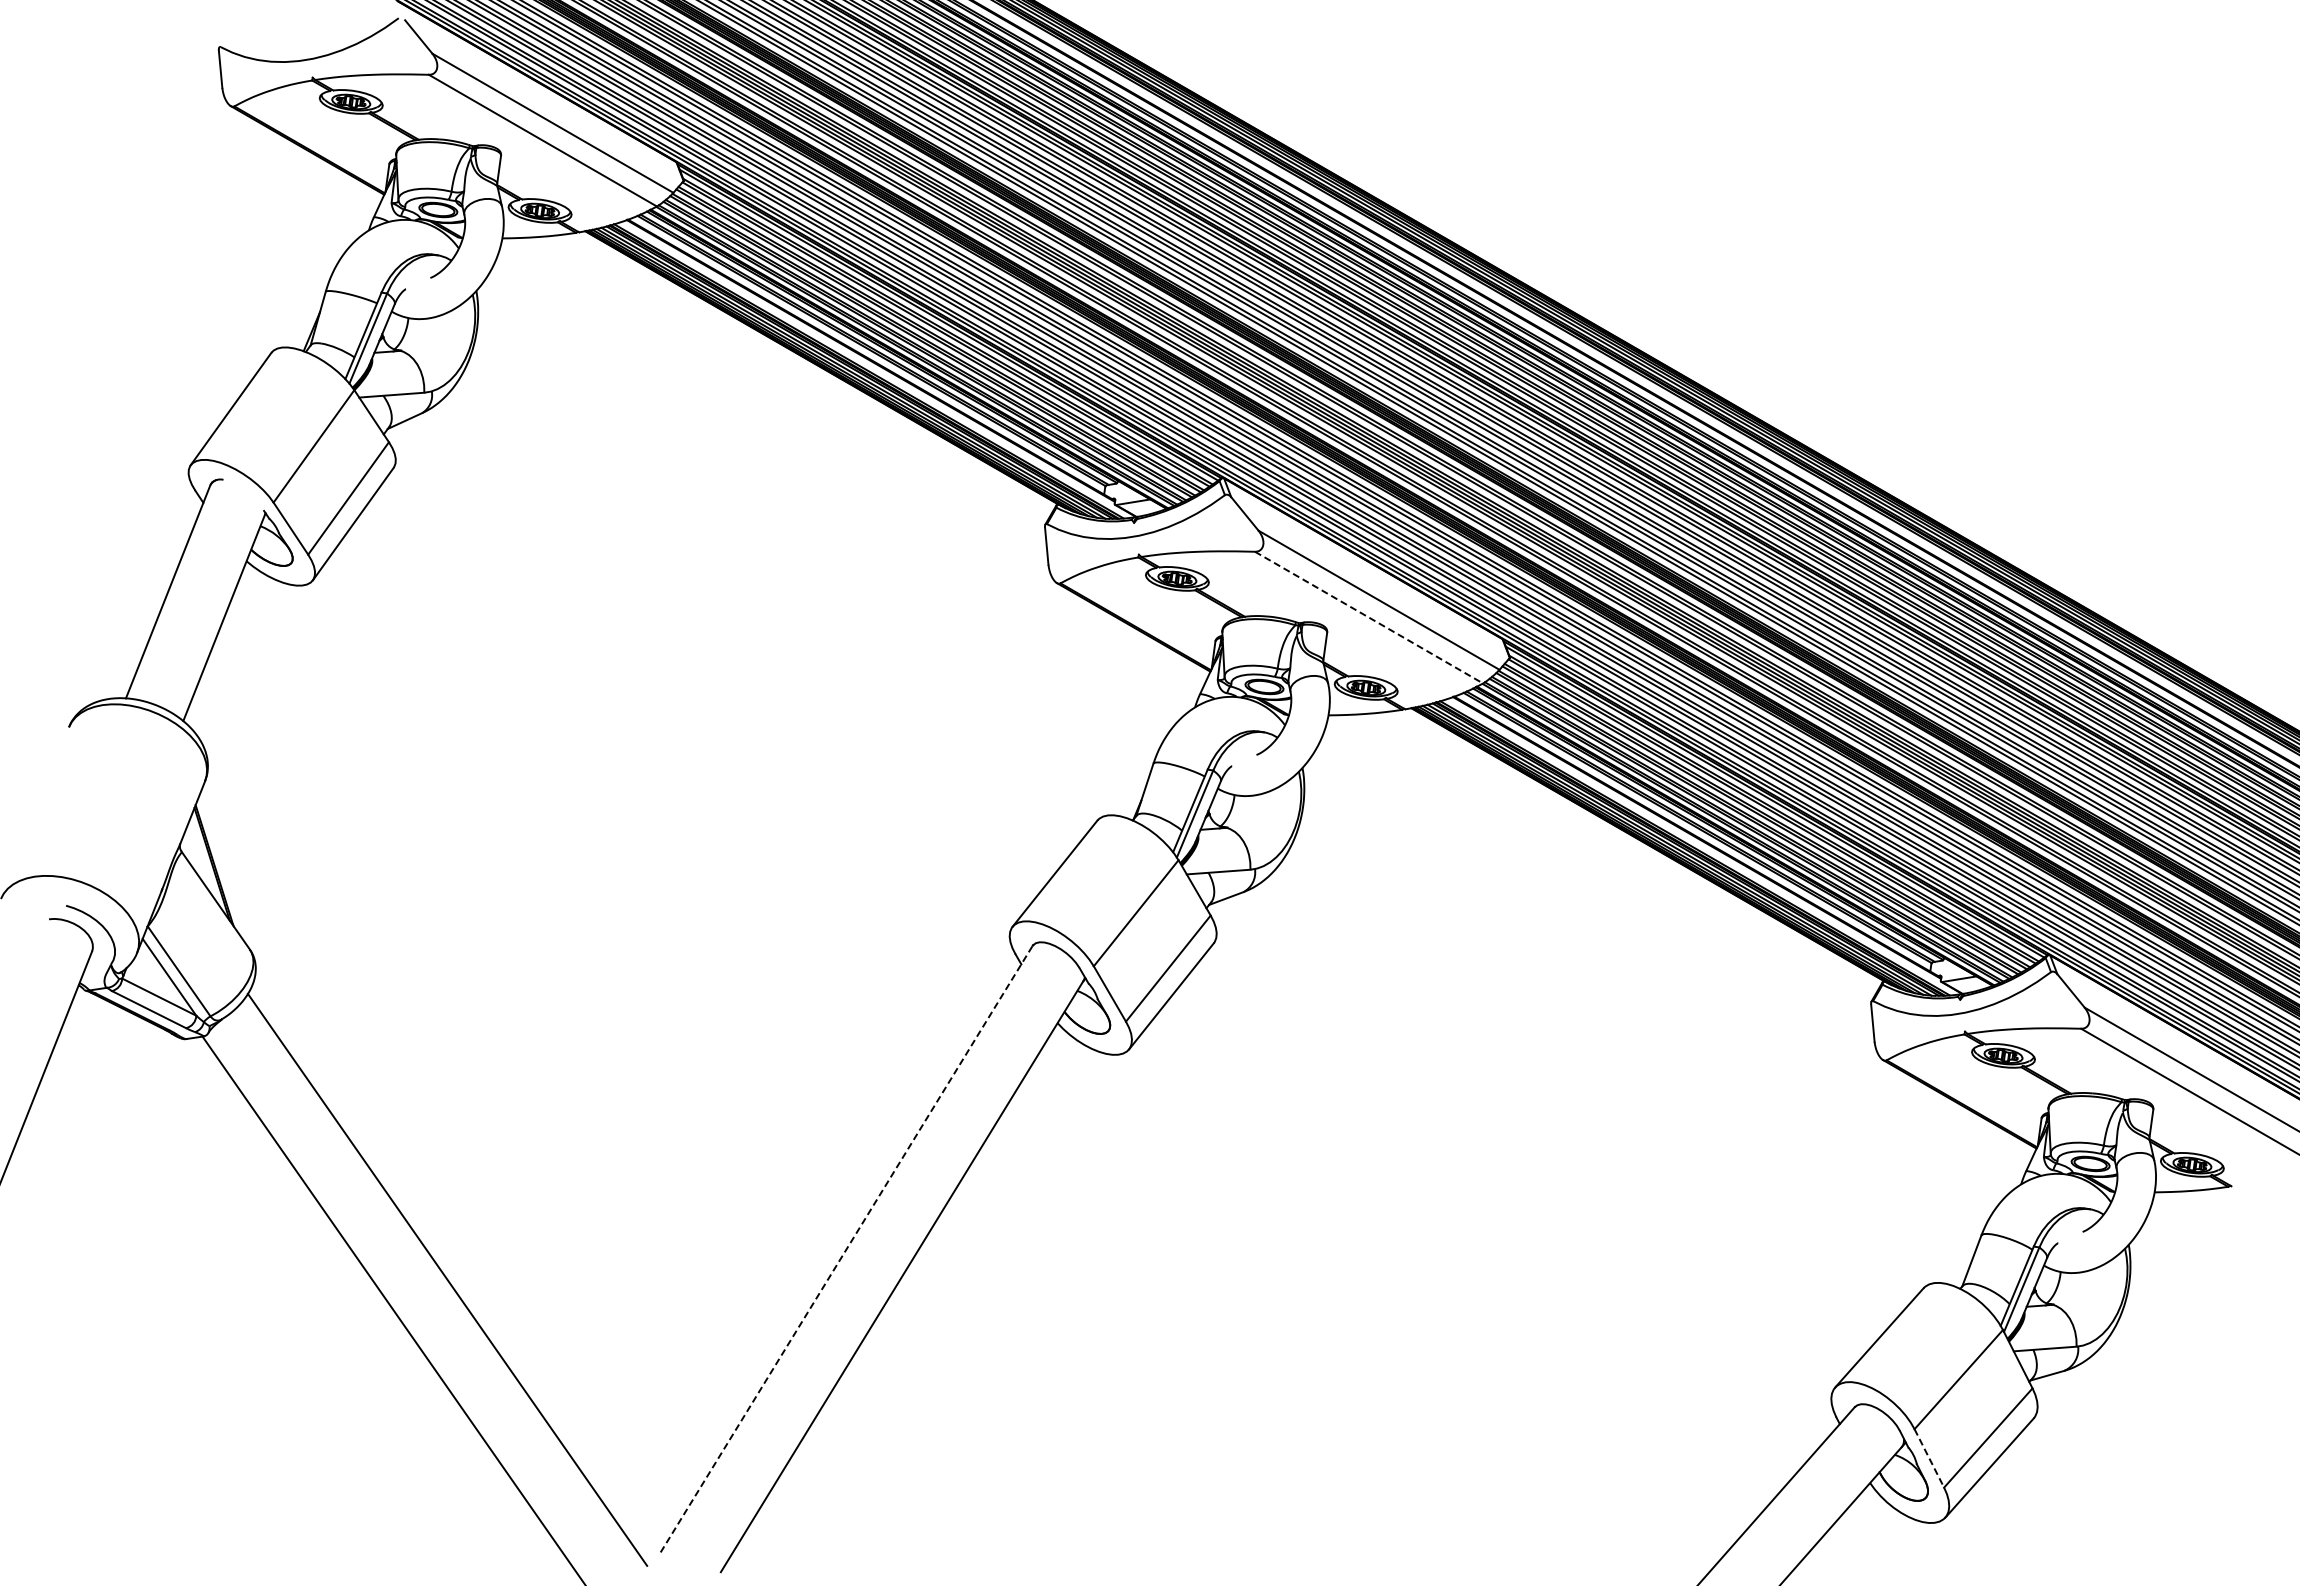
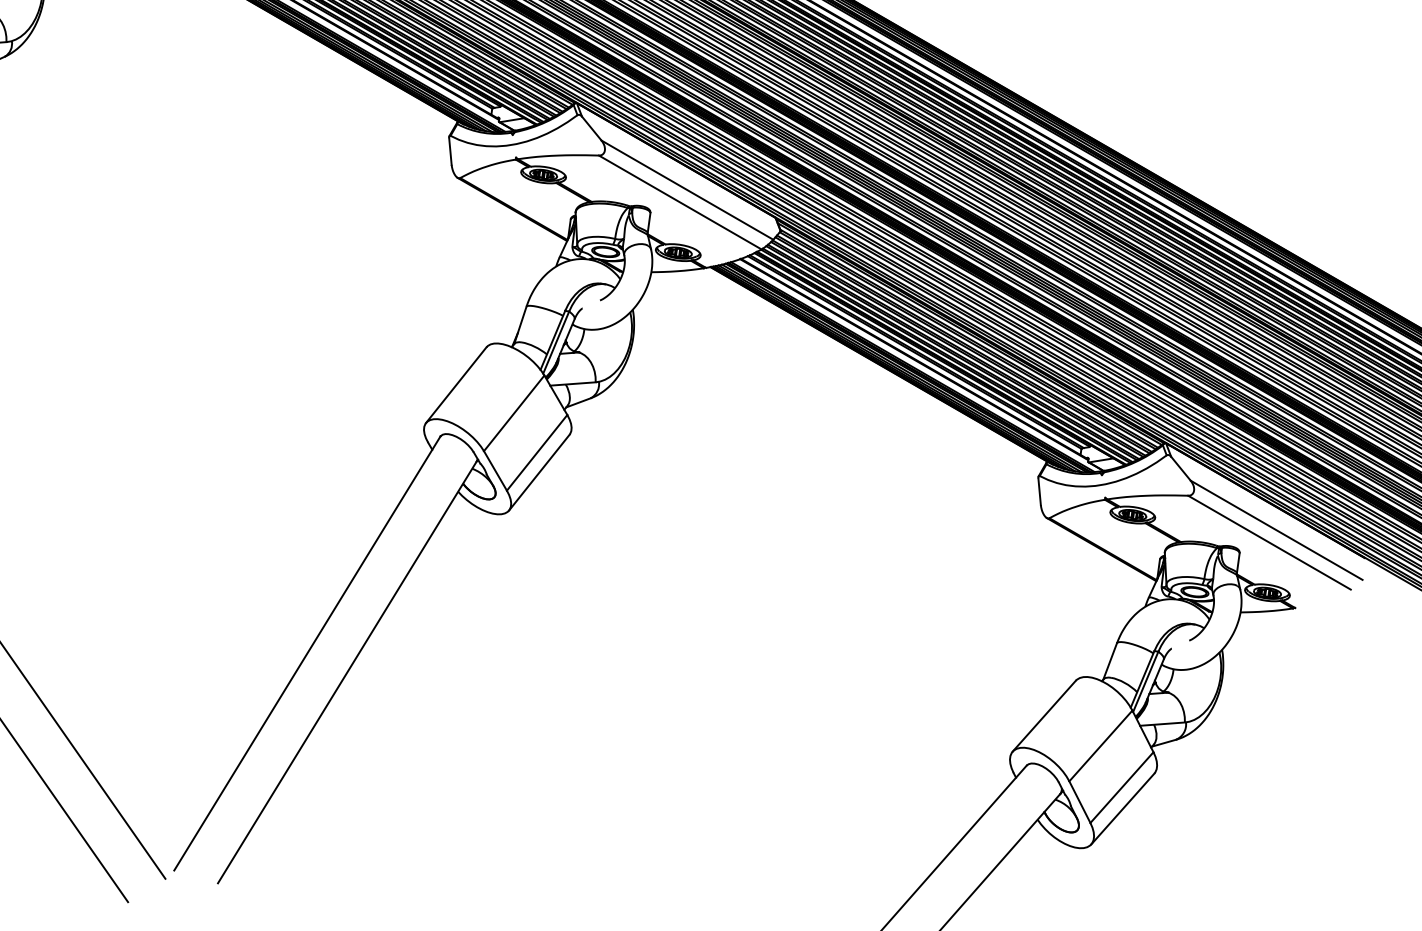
line: (1369, 617) -> (680, 202), dashed -> solid
line: (845, 1250) -> (306, 653), dashed -> solid
line: (1929, 1458) -> (1080, 802), dashed -> solid

